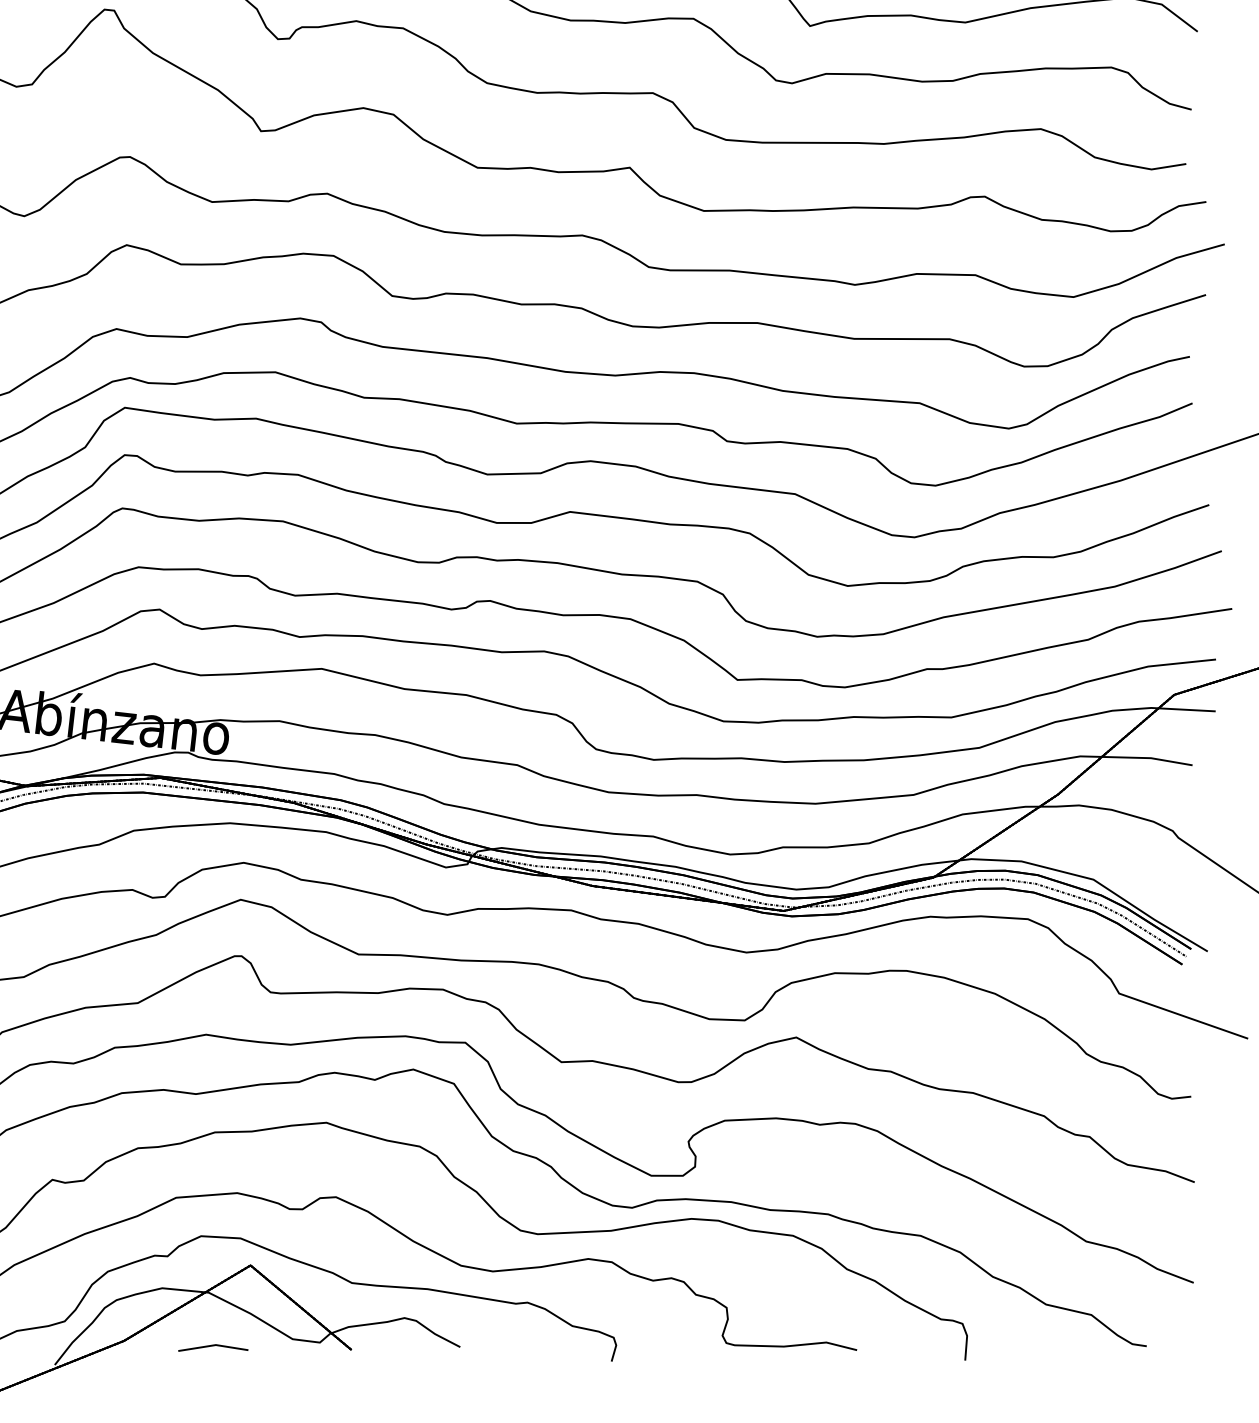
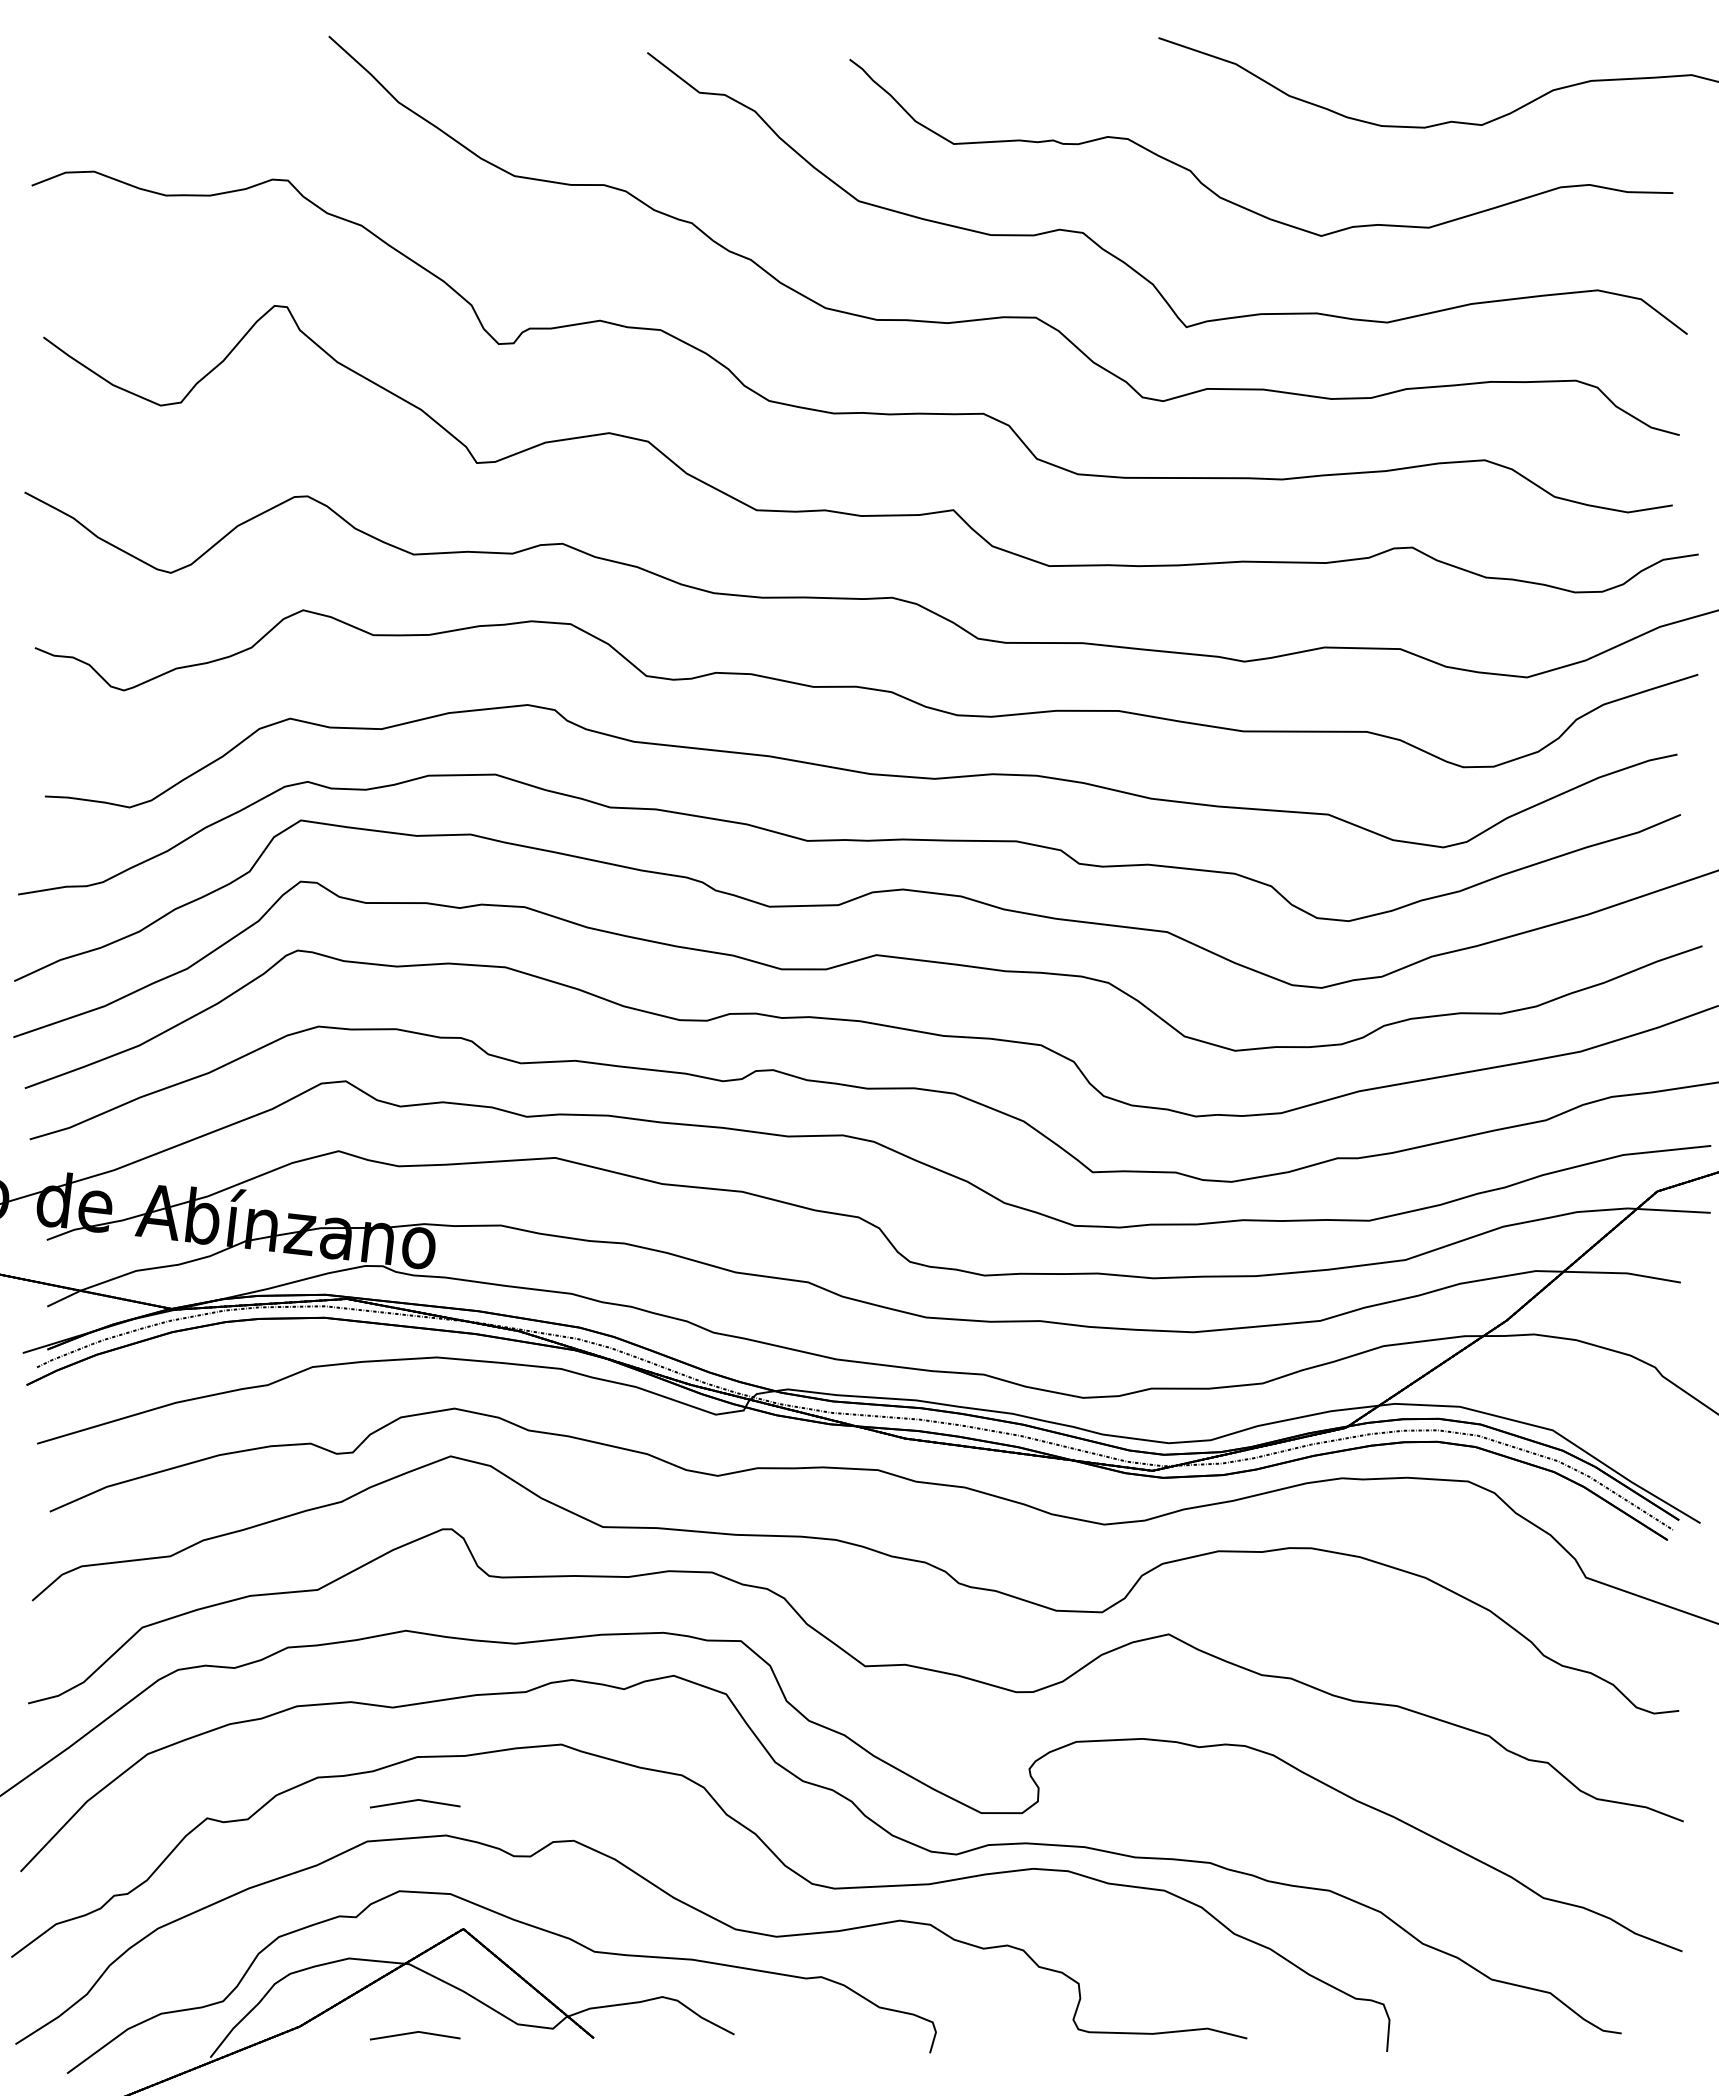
part: (213, 1168) -> (415, 1803), added

